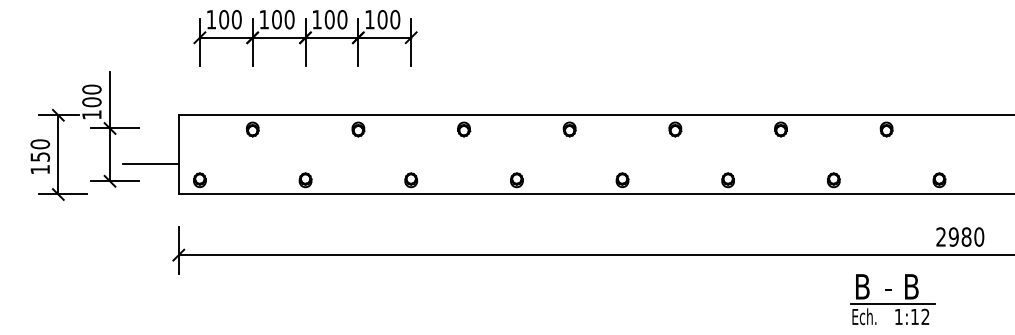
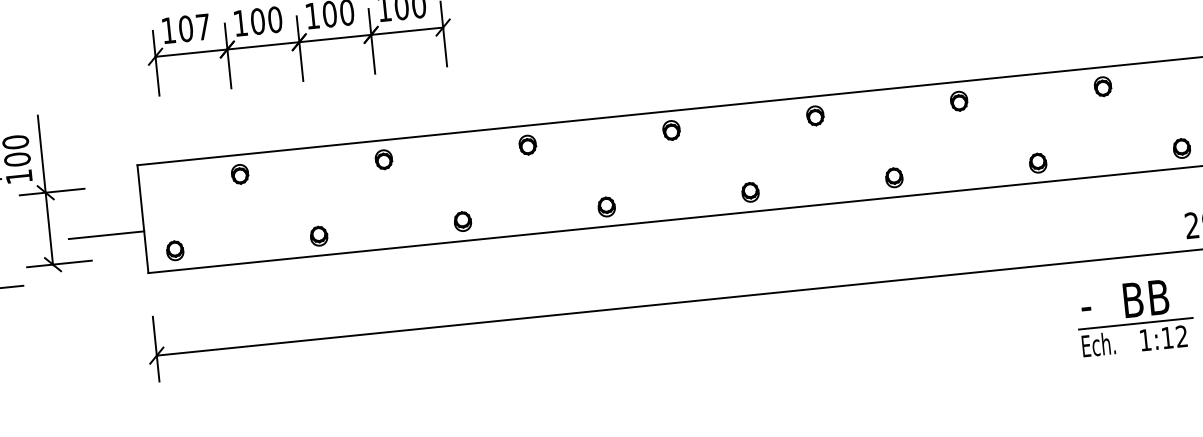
text: (236, 19) -> (202, 26), 100 -> 107
text: (862, 286) -> (1091, 303), B -> -
text: (892, 286) -> (1132, 299), - -> B

